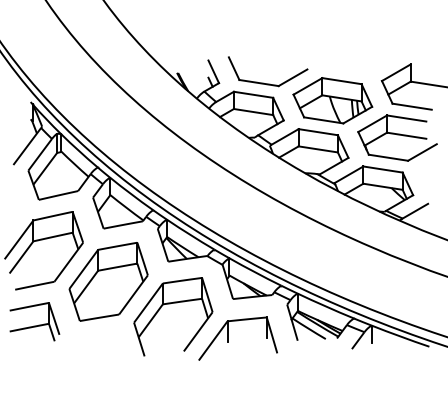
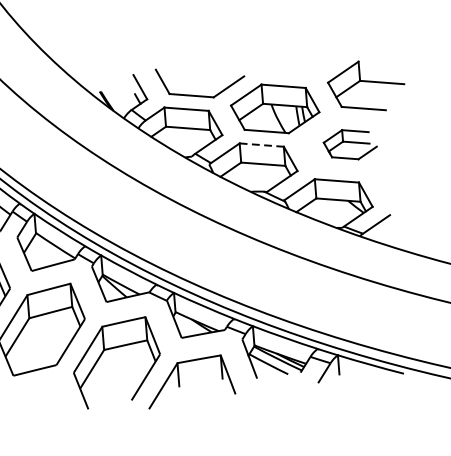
line: (318, 132) -> (262, 145), solid -> dashed
part: (397, 137) -> (350, 144), size x0.6

